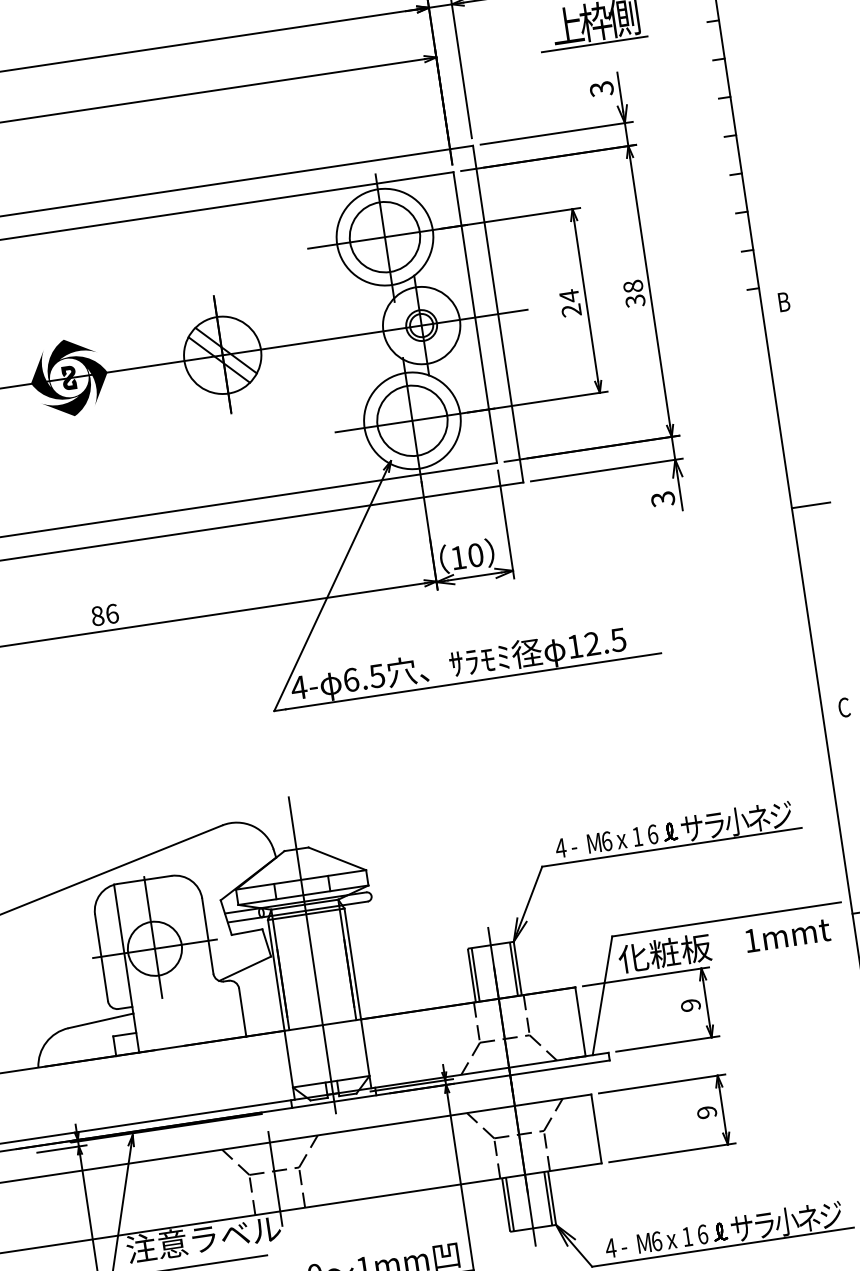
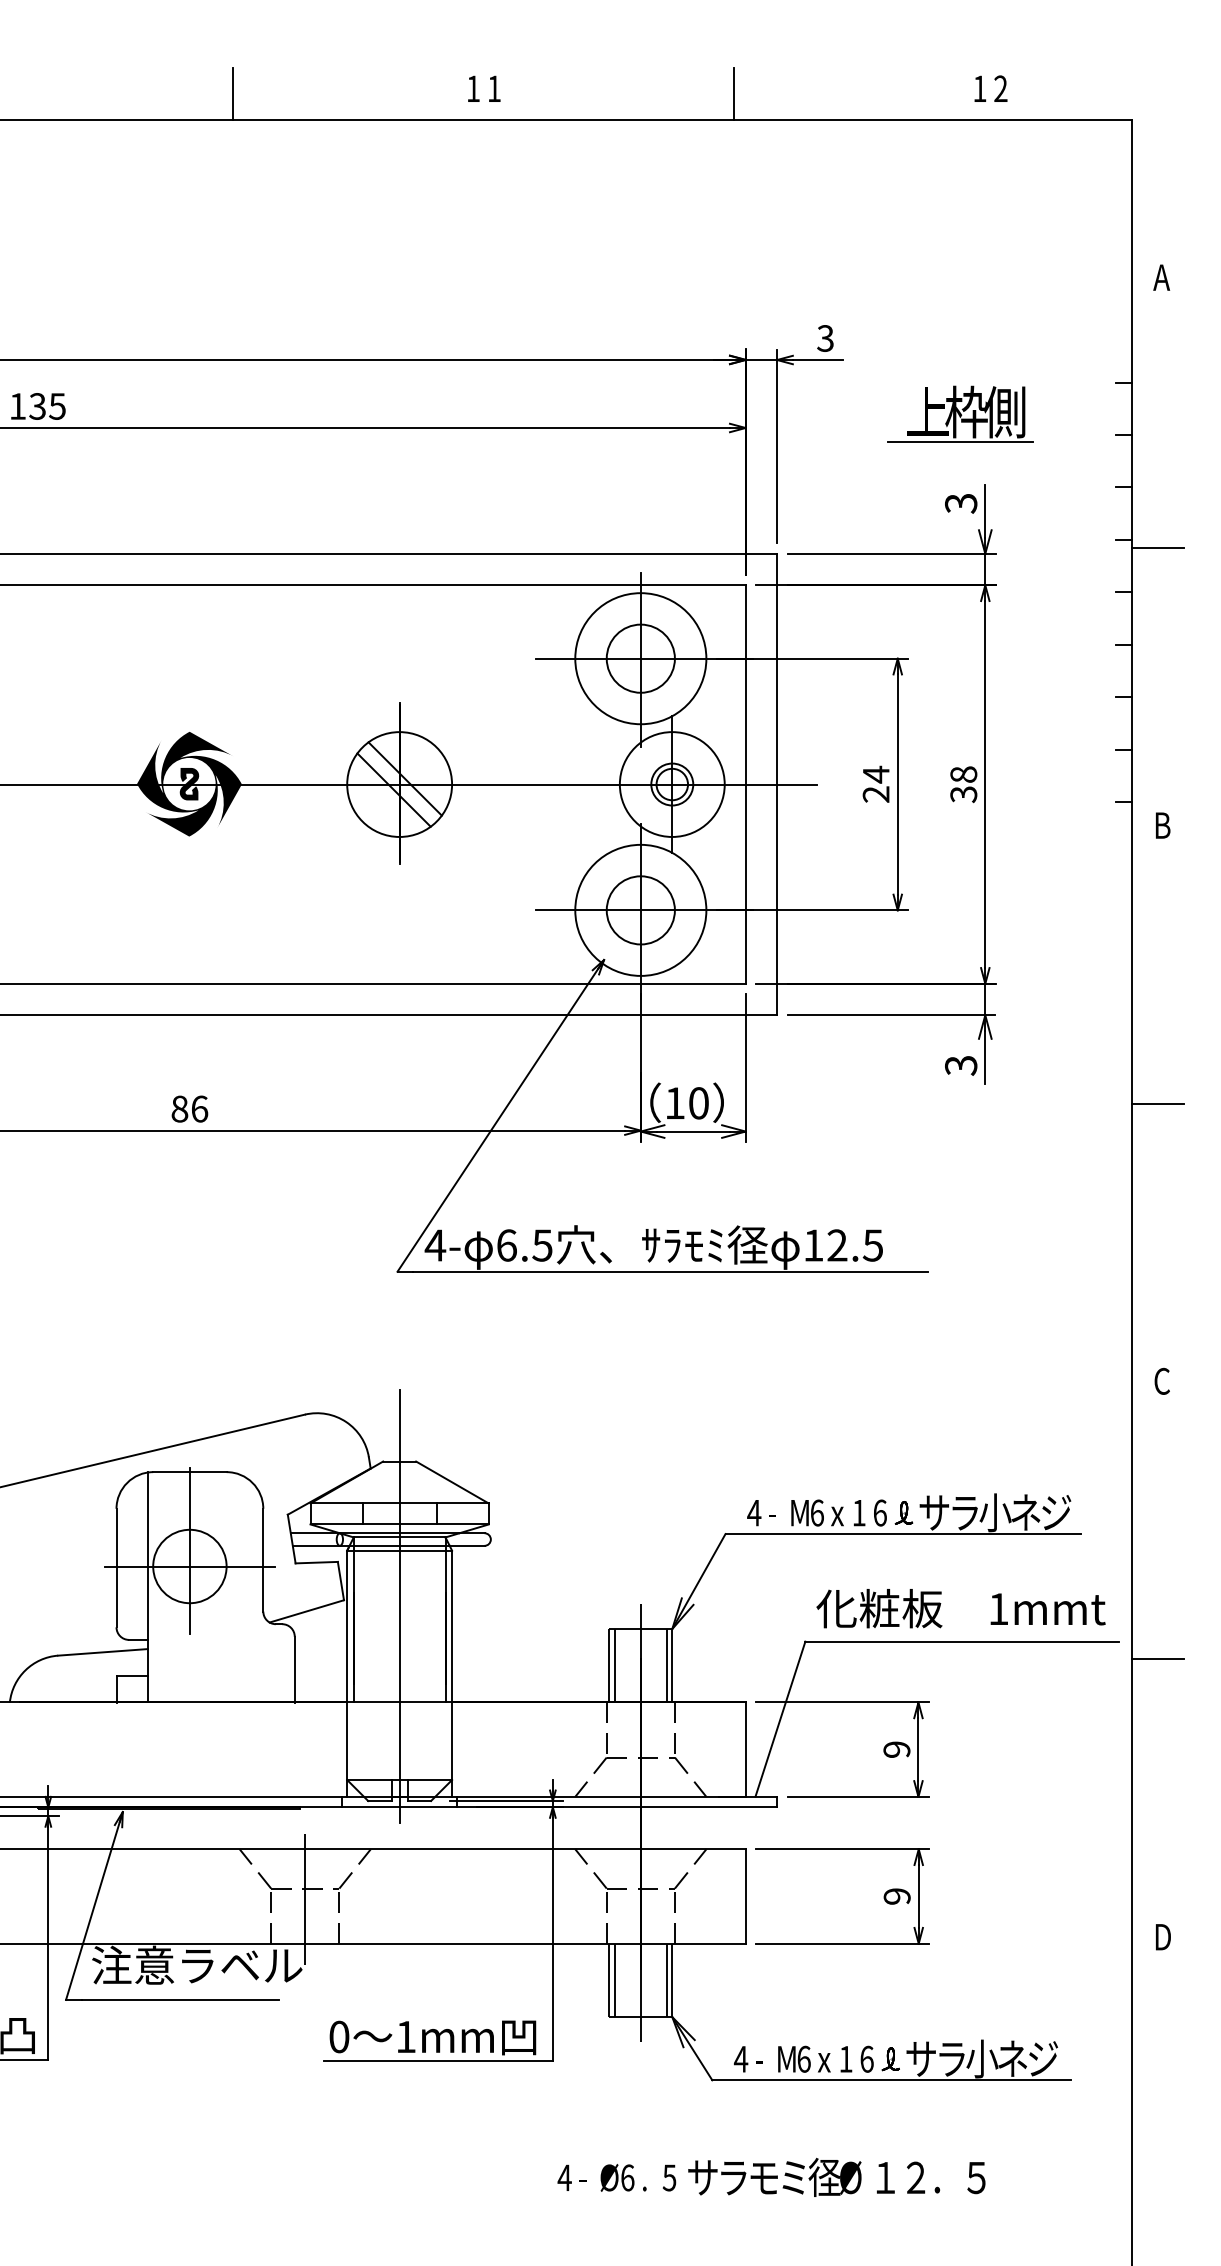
line: (750, 99) -> (1158, 547), added
circle: (384, 237) -> (640, 658), size x0.71
circle: (412, 420) -> (640, 910), size x0.71
text: (723, 944) -> (960, 1608), moved

